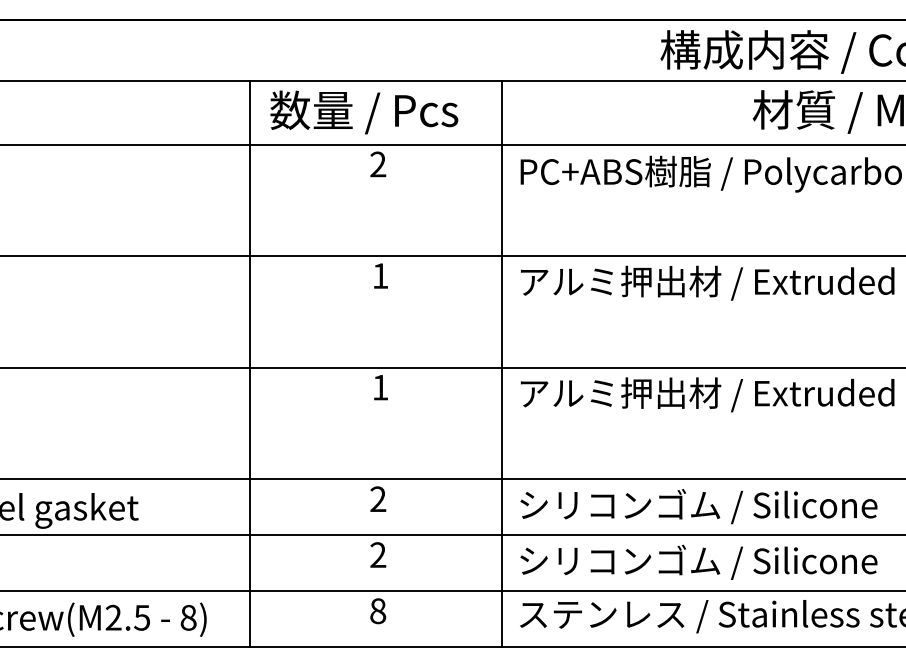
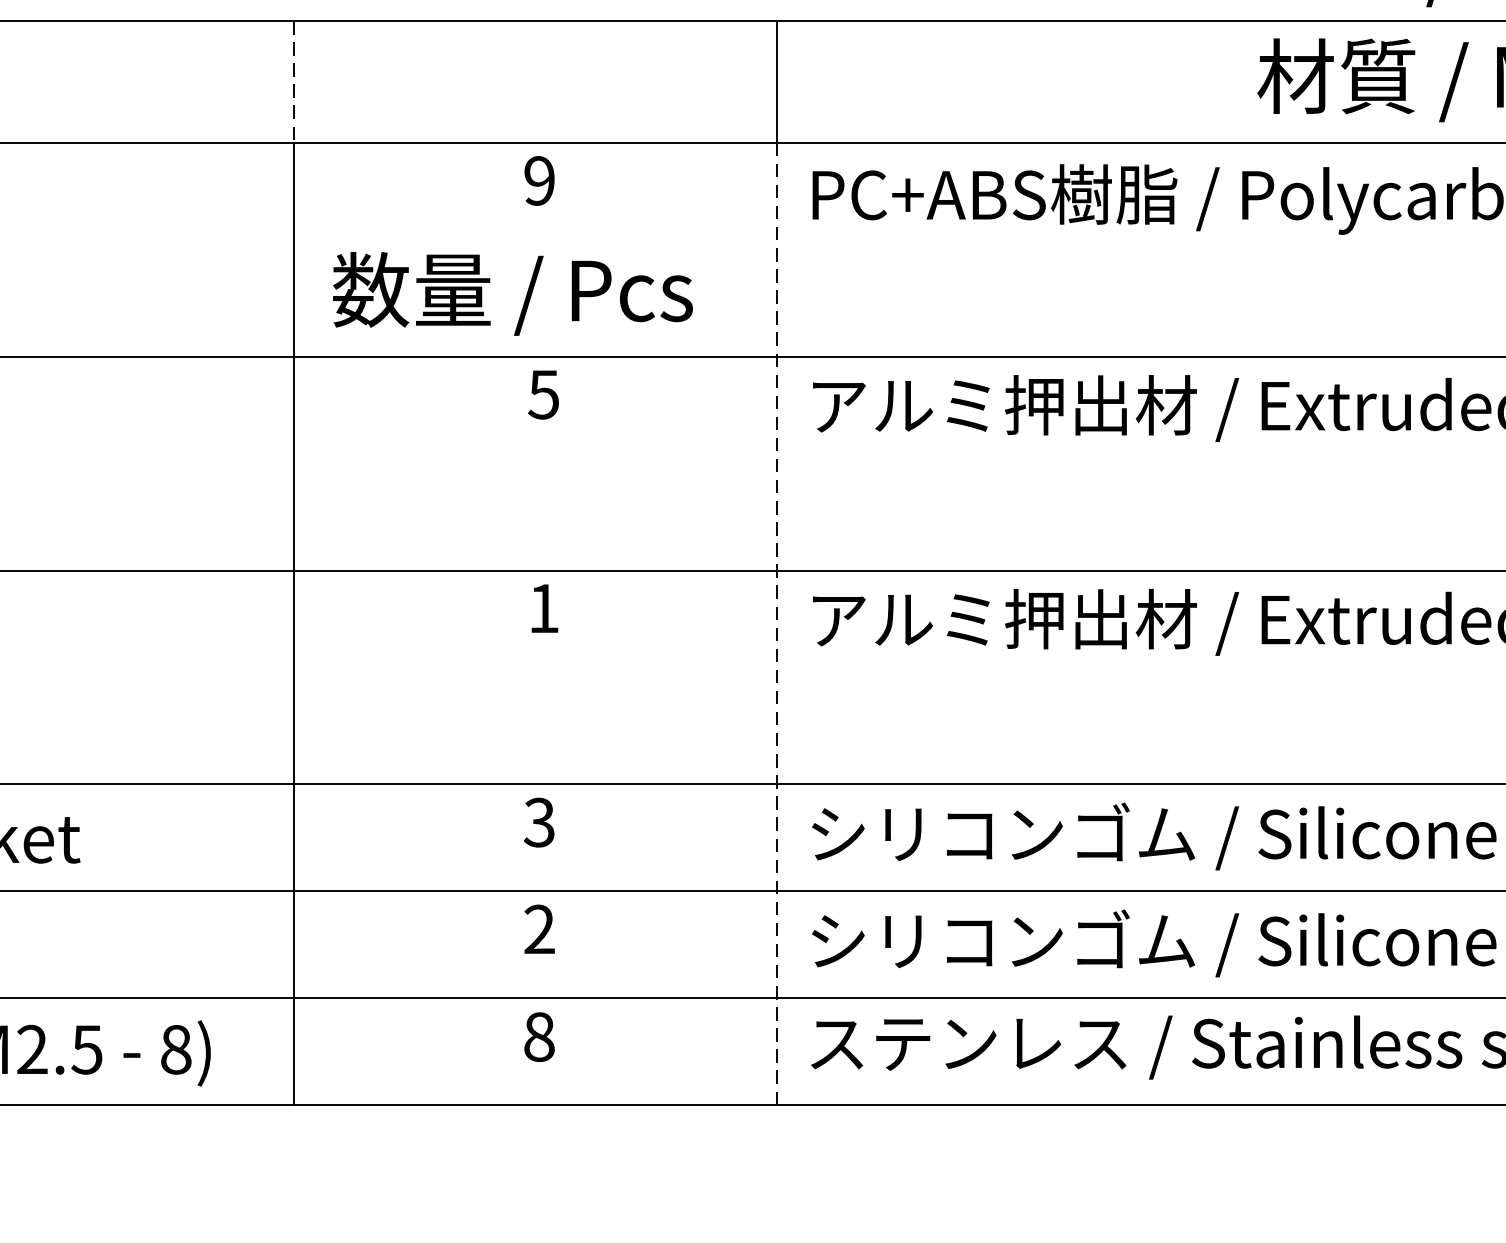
line: (250, 112) -> (294, 81), solid -> dashed
text: (364, 112) -> (513, 293), moved
text: (378, 164) -> (540, 180), 2 -> 9
text: (380, 275) -> (543, 393), 1 -> 5
line: (502, 396) -> (777, 625), solid -> dashed
text: (378, 499) -> (540, 822), 2 -> 3

